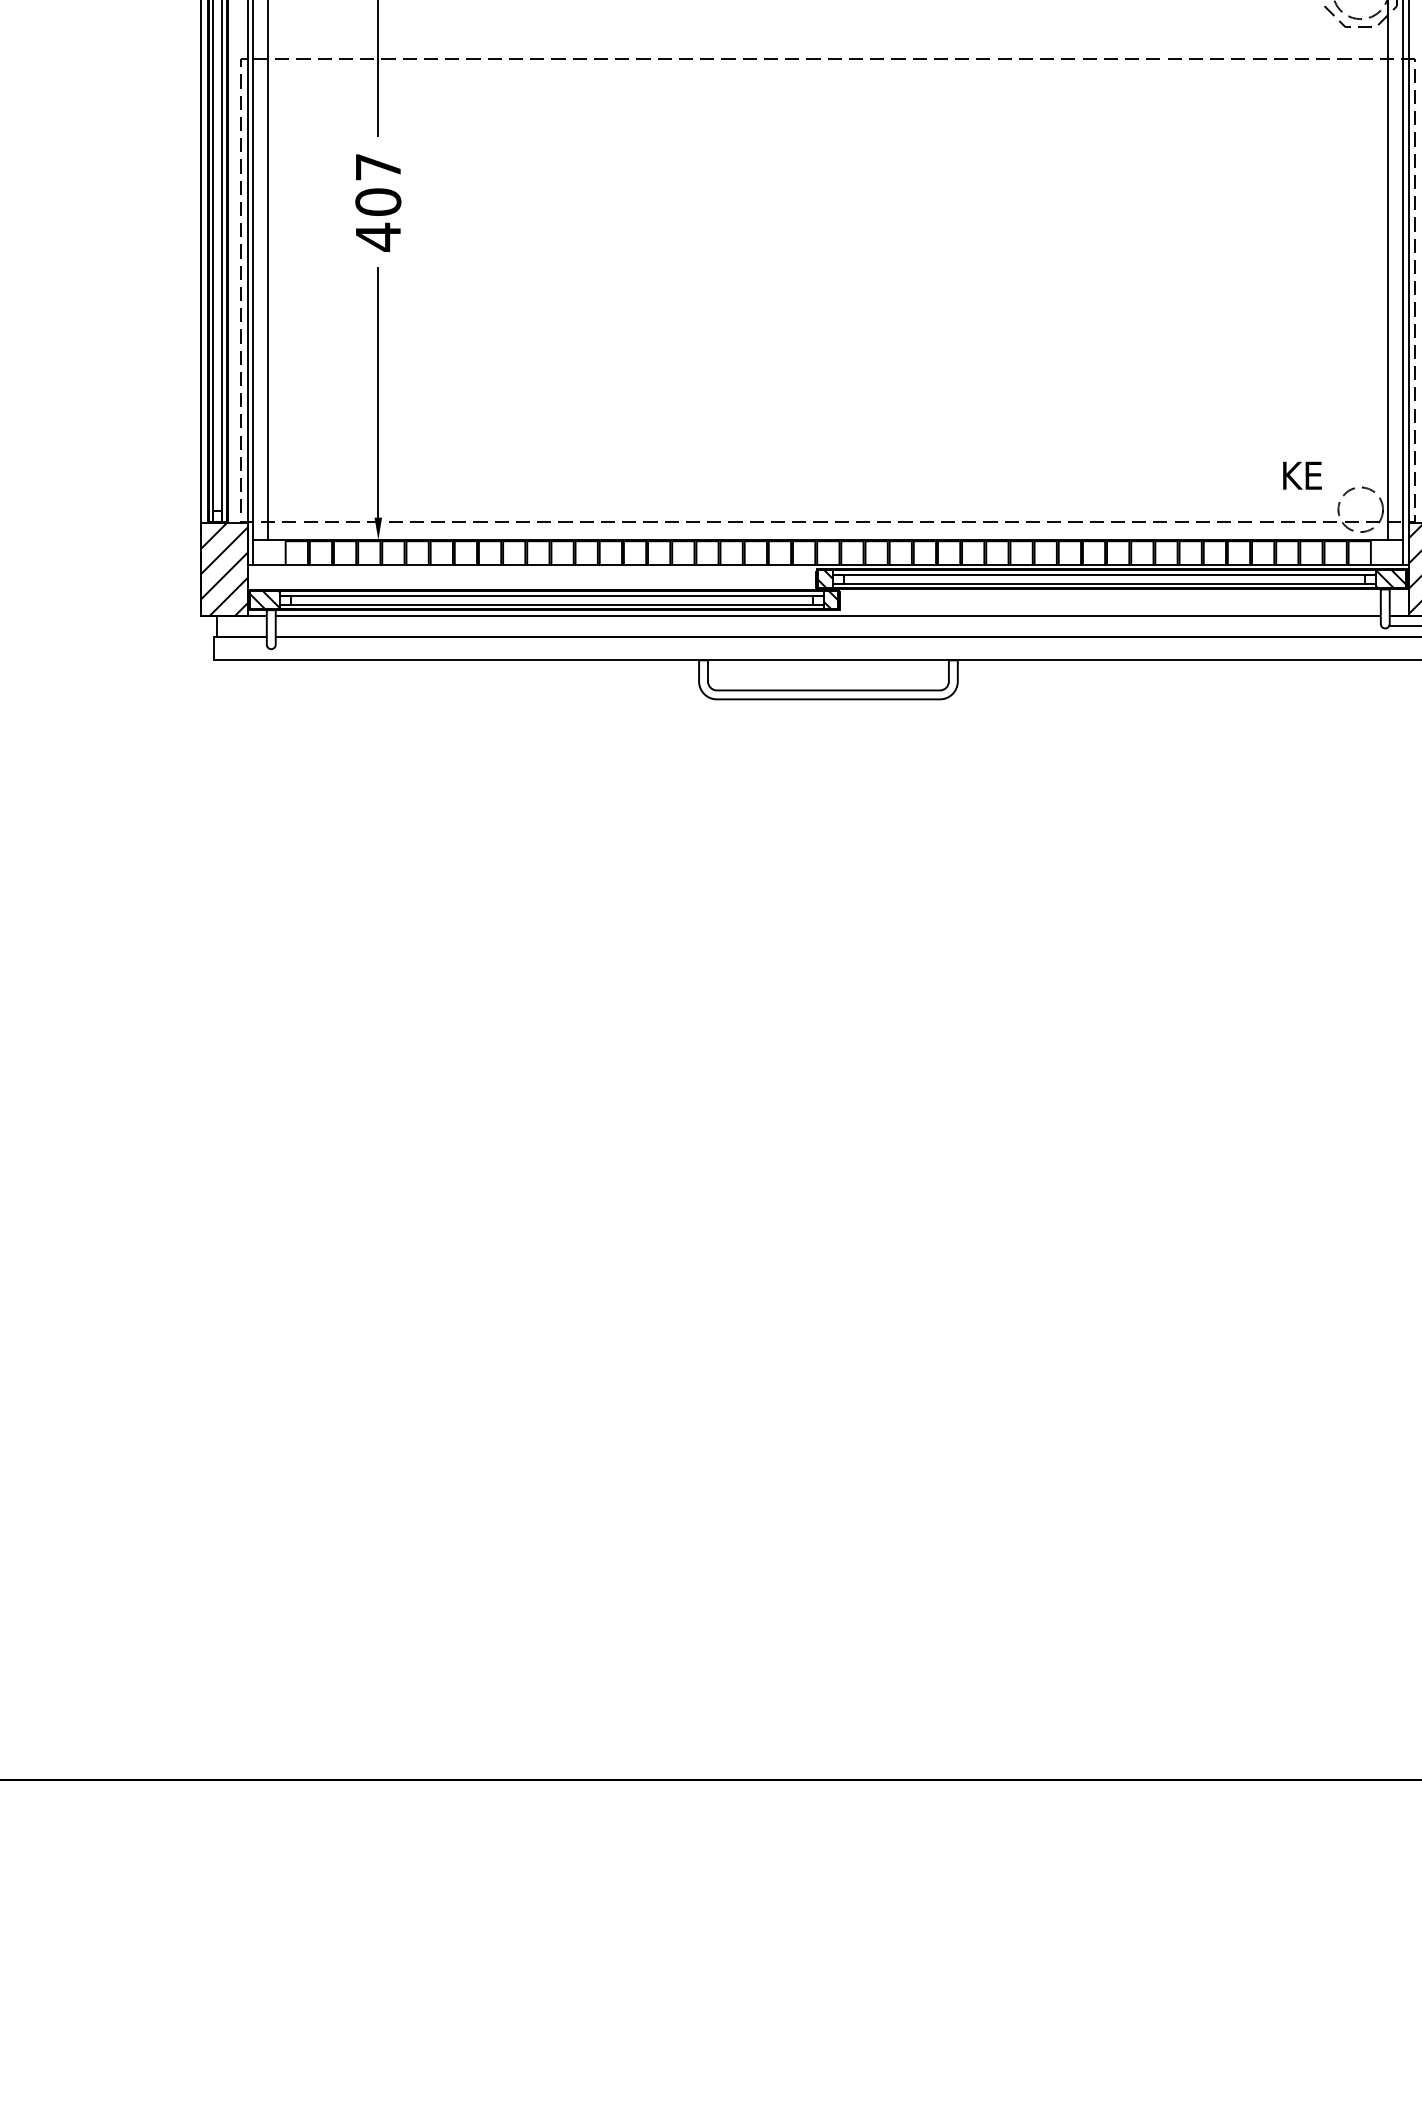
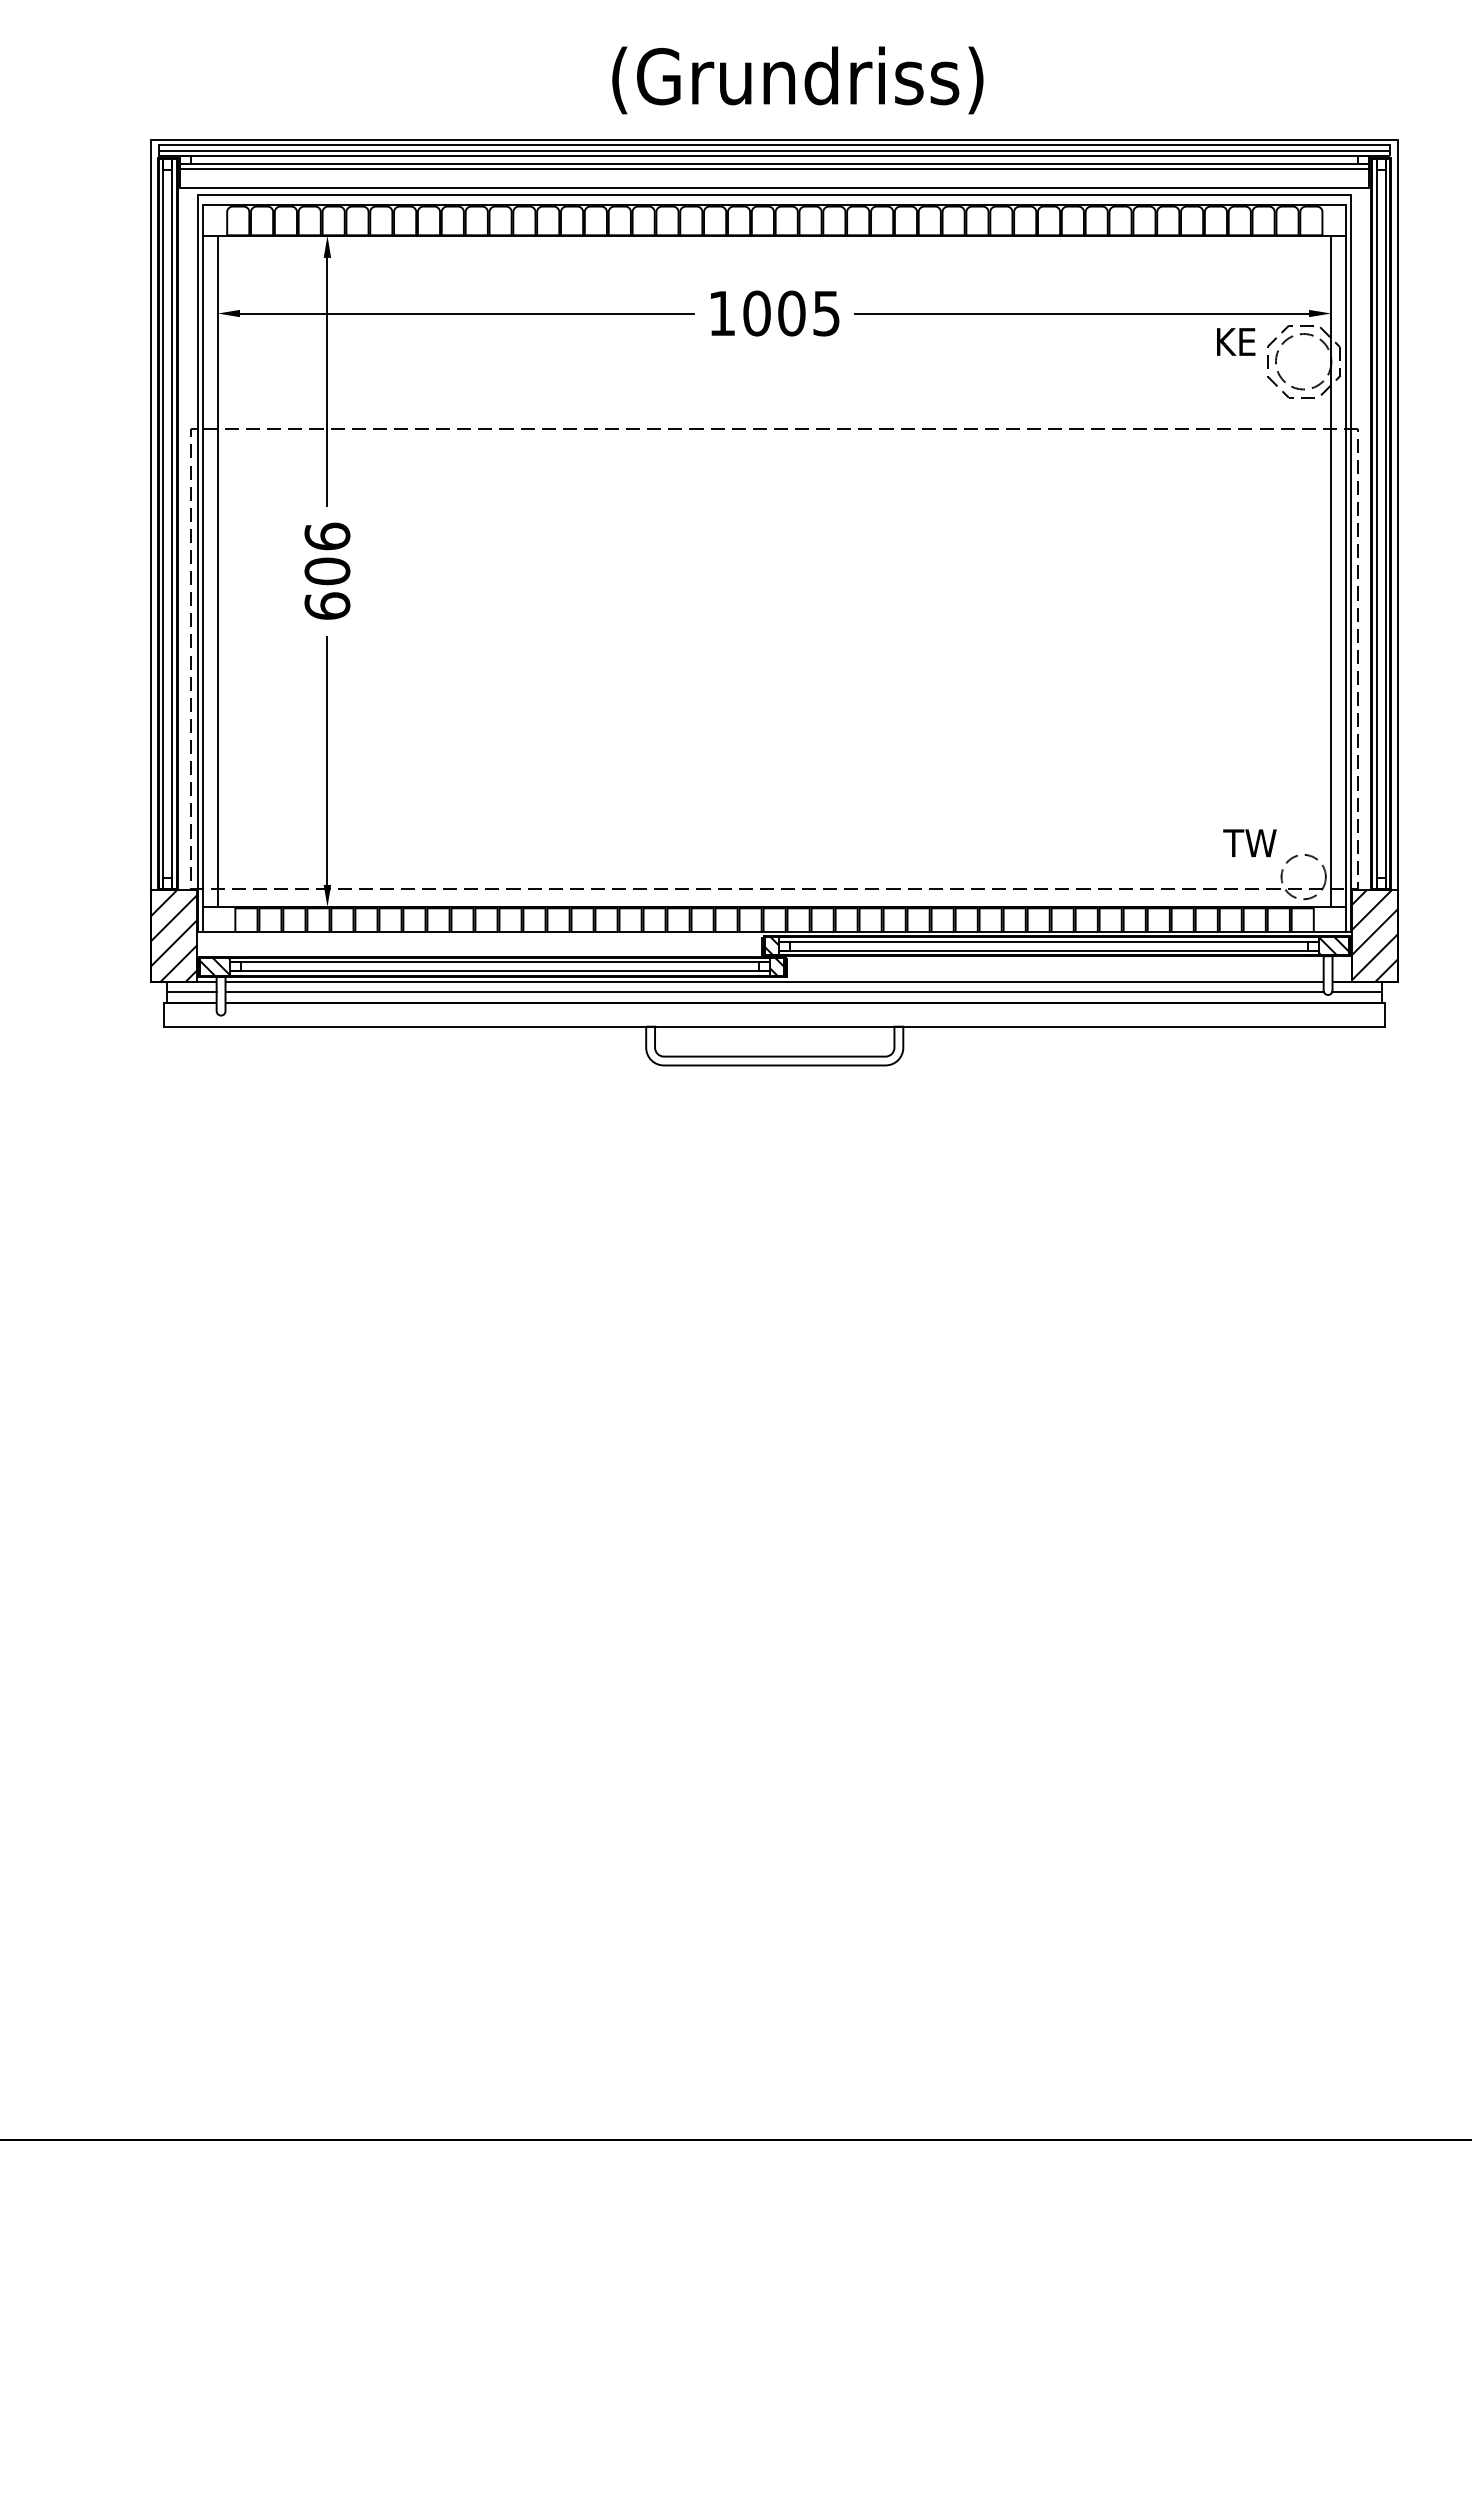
text: (378, 202) -> (327, 571), 407 -> 606
text: (1306, 475) -> (1249, 843), KE -> TW
line: (241, 625) -> (191, 992), added
line: (828, 625) -> (774, 992), added

